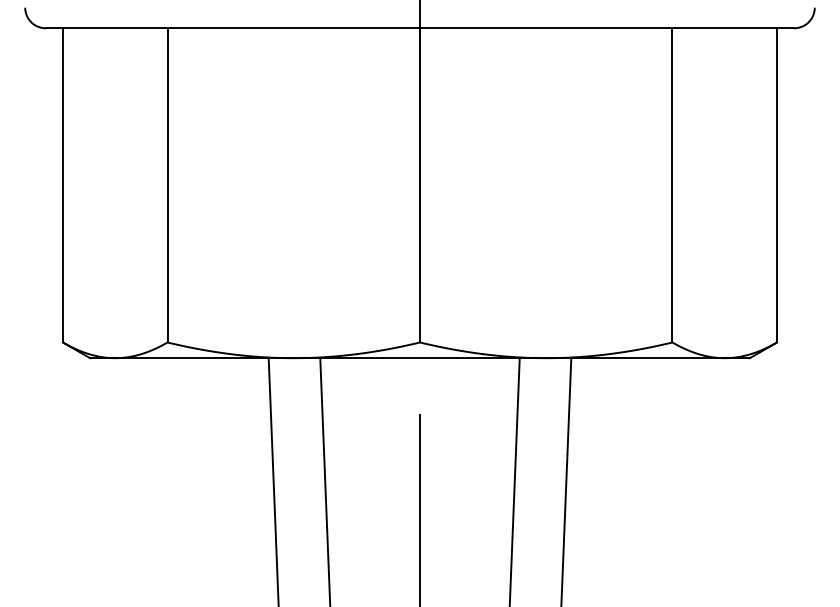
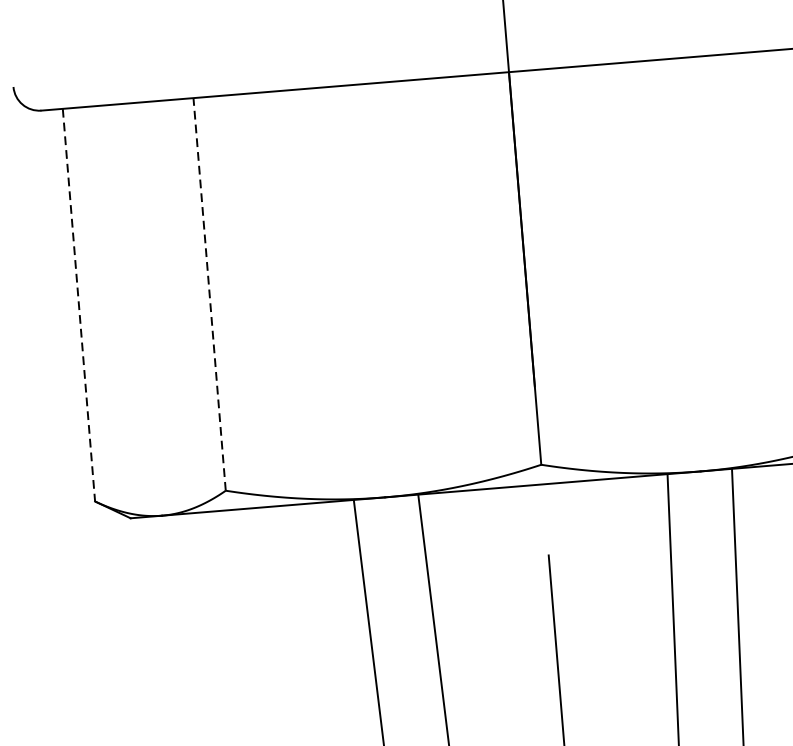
line: (167, 184) -> (209, 293), solid -> dashed
line: (62, 185) -> (78, 305), solid -> dashed

